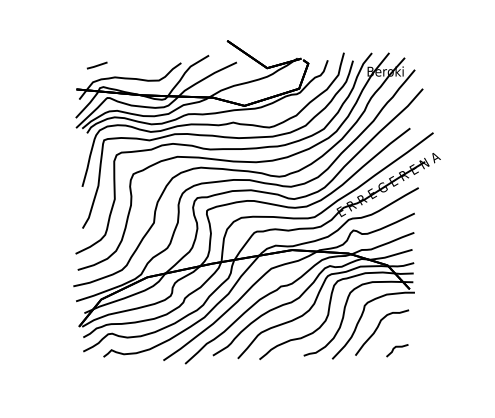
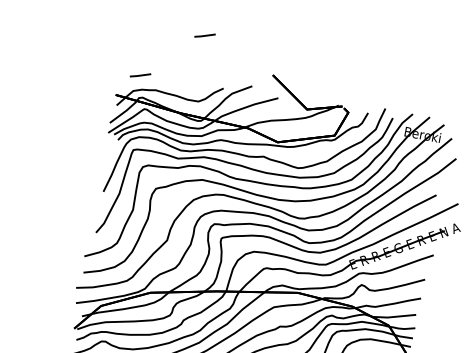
line: (152, 14) -> (204, 35), added

